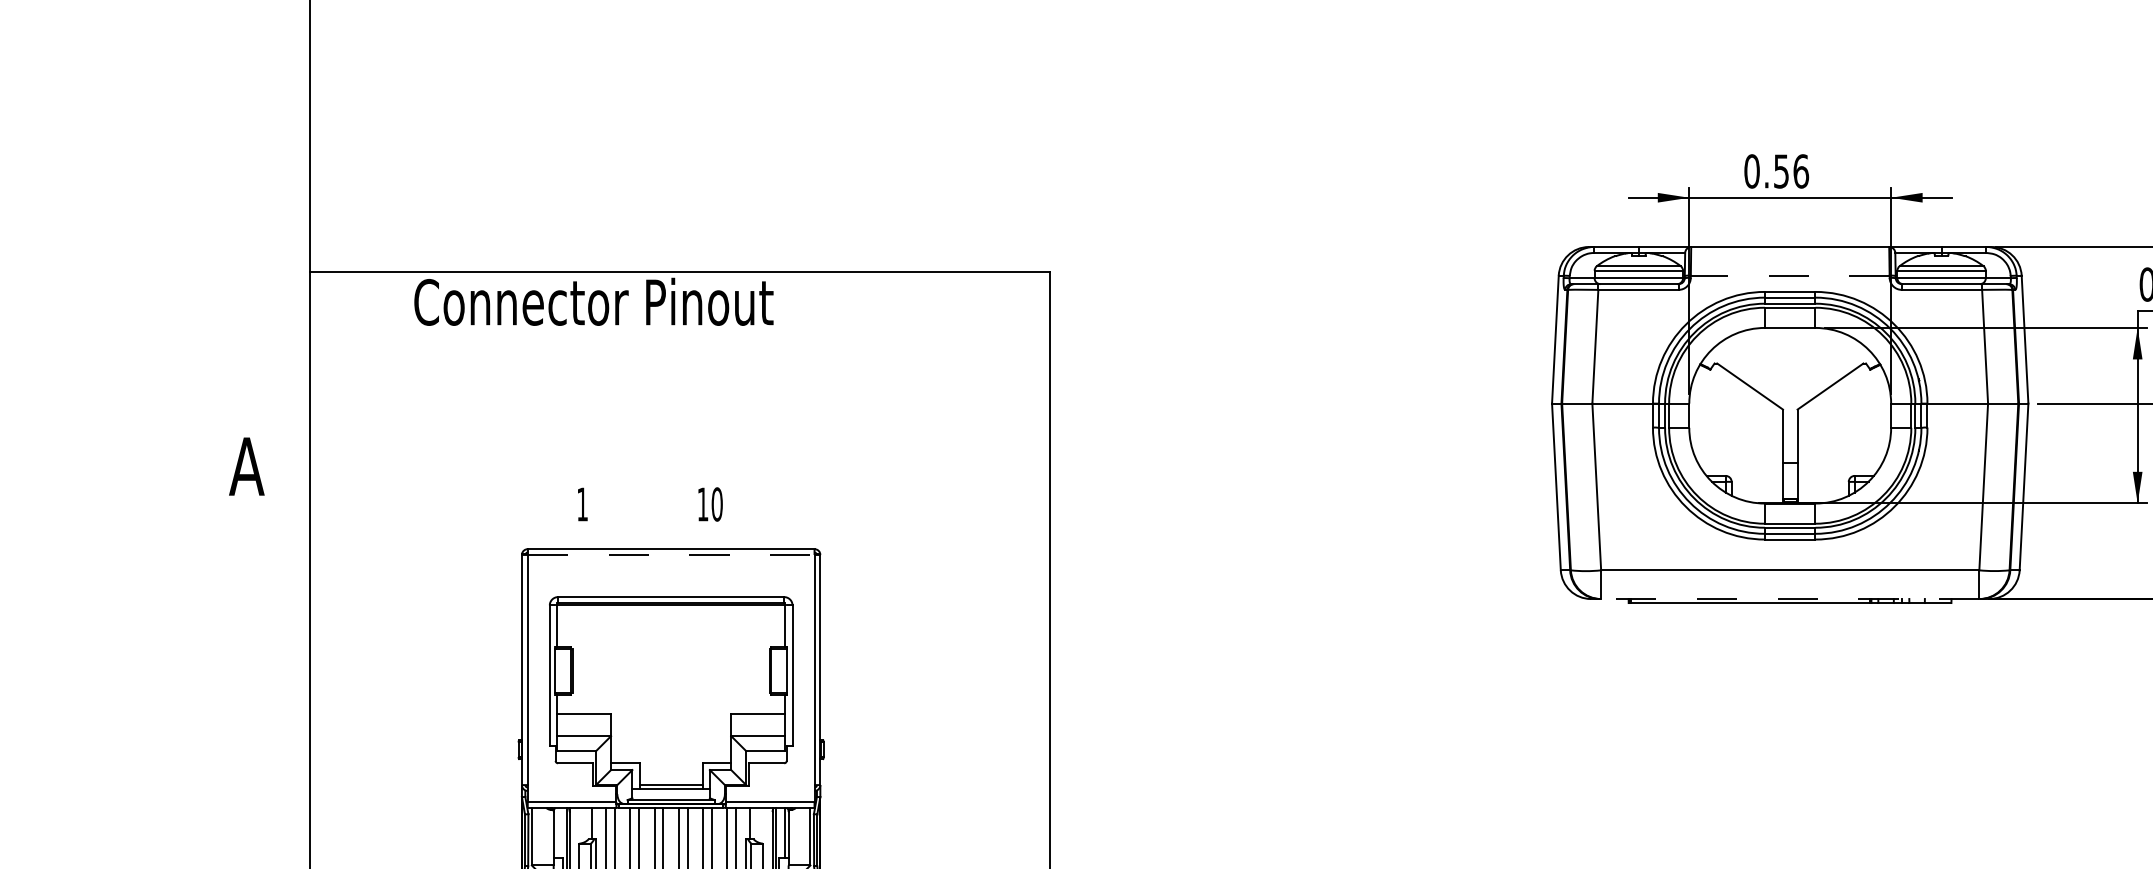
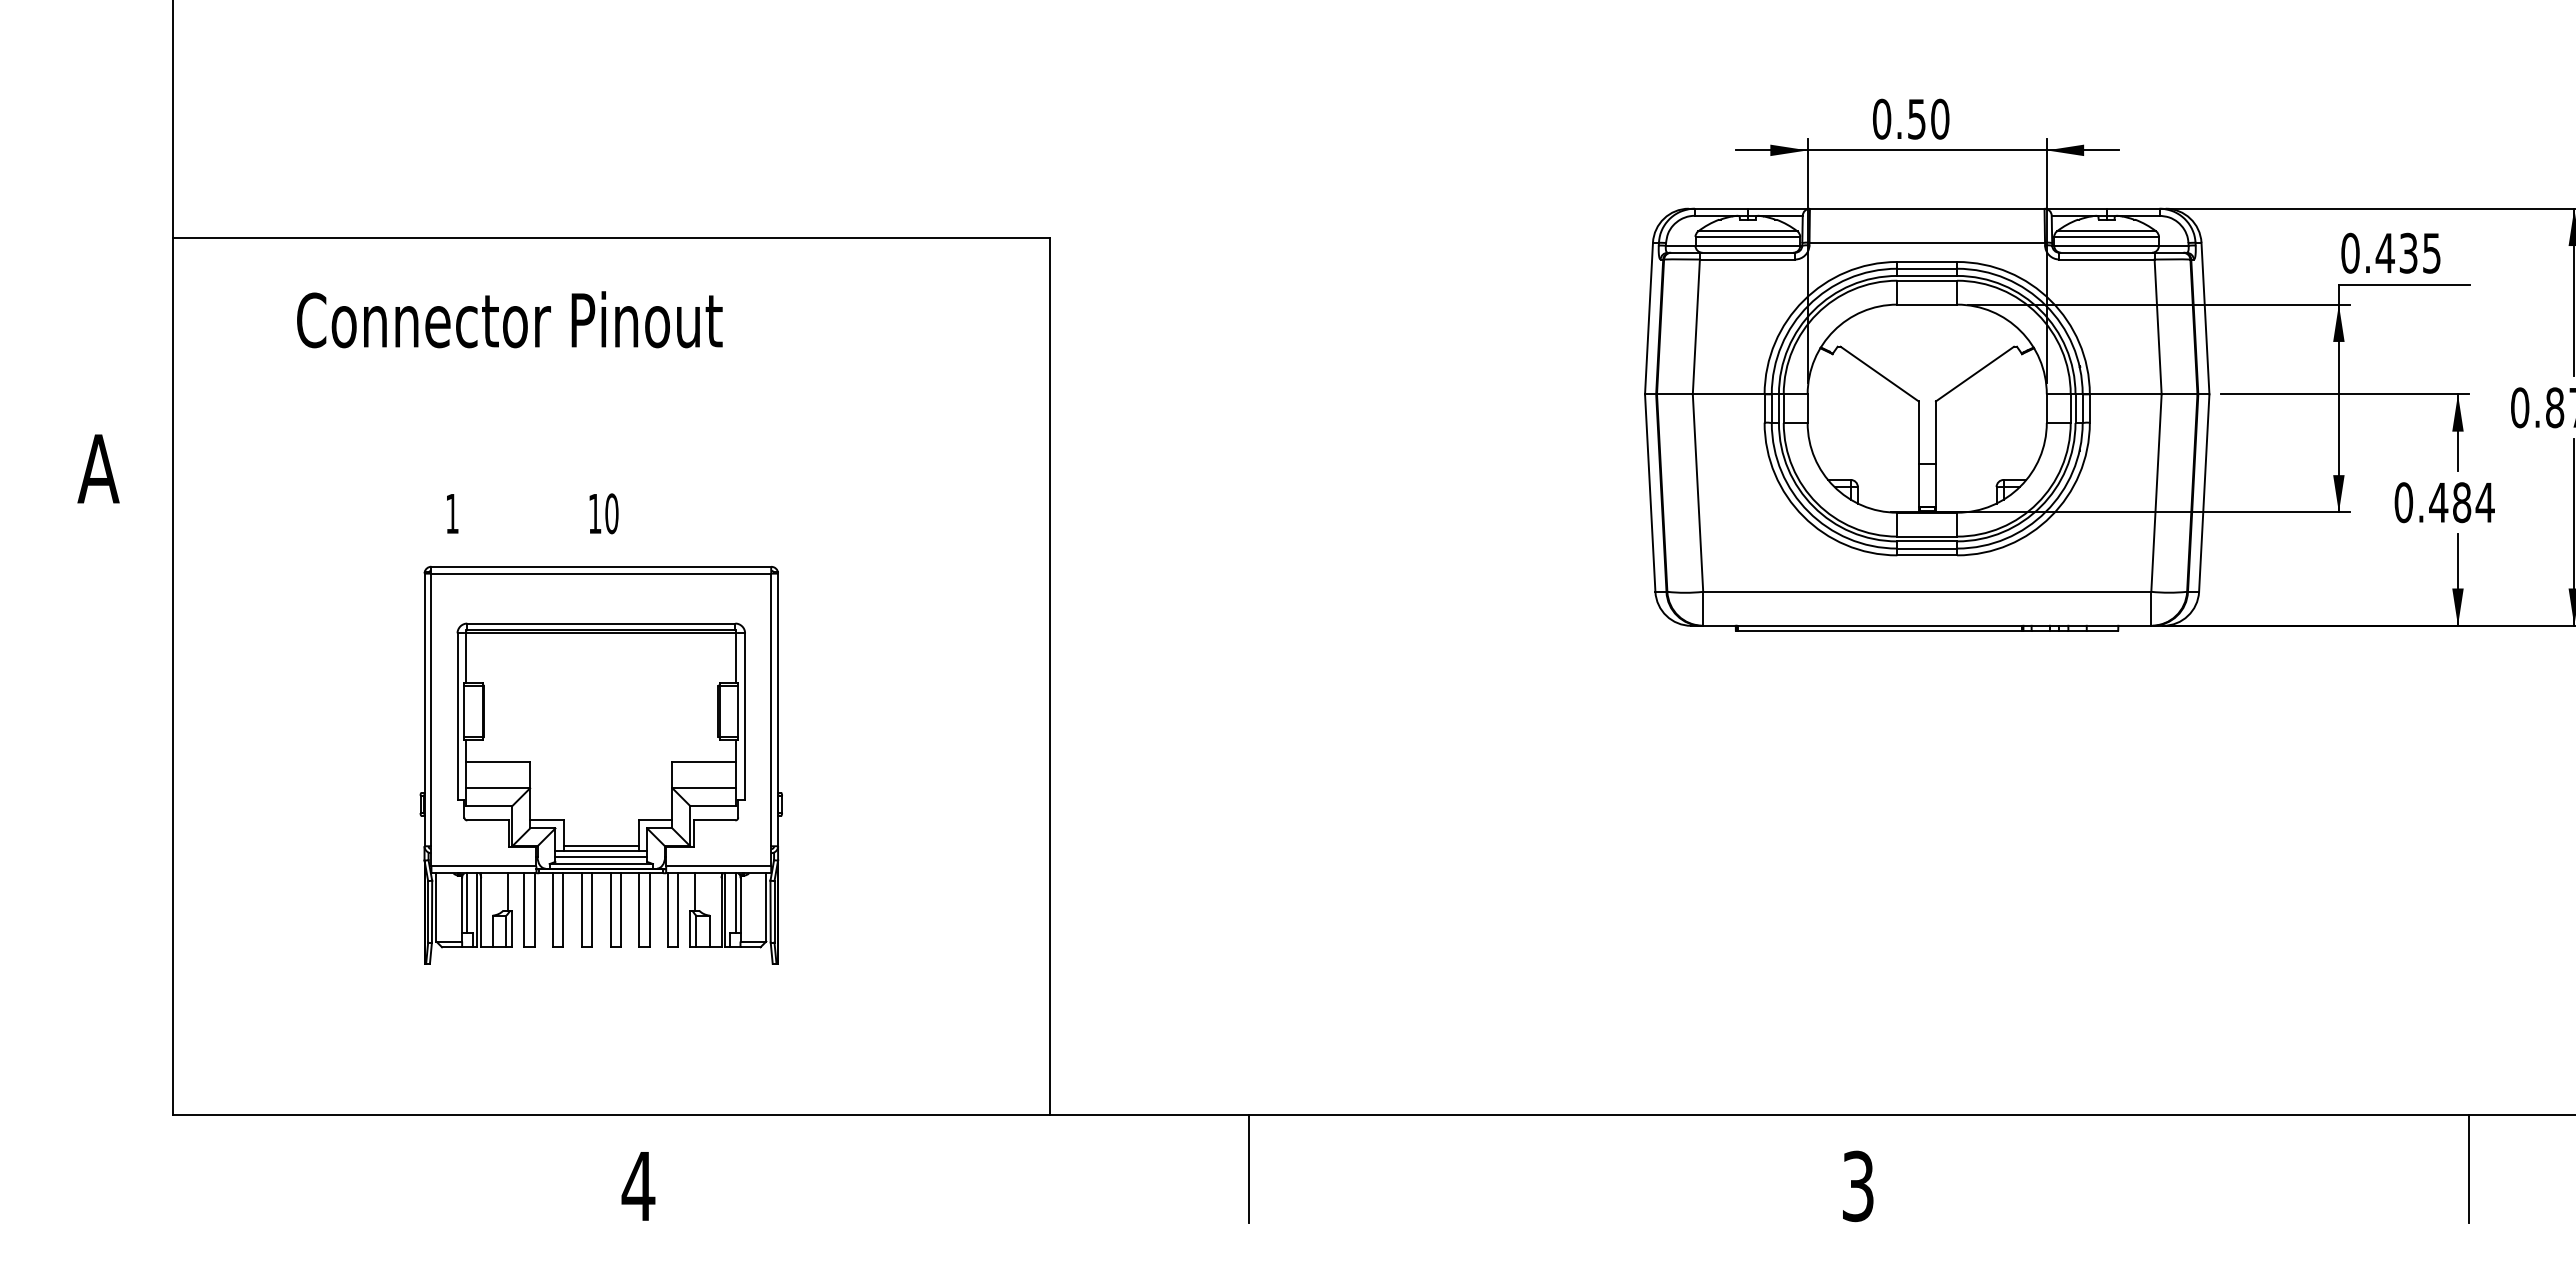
text: (1801, 170) -> (1940, 118), 0.56 -> 0.50
line: (1790, 275) -> (1927, 242), dashed -> solid
text: (593, 301) -> (509, 319), moved
text: (650, 504) -> (532, 513), moved
line: (671, 554) -> (601, 573), dashed -> solid
line: (1789, 598) -> (1926, 625), dashed -> solid
line: (671, 794) -> (601, 857), added
line: (558, 832) -> (467, 902), added

